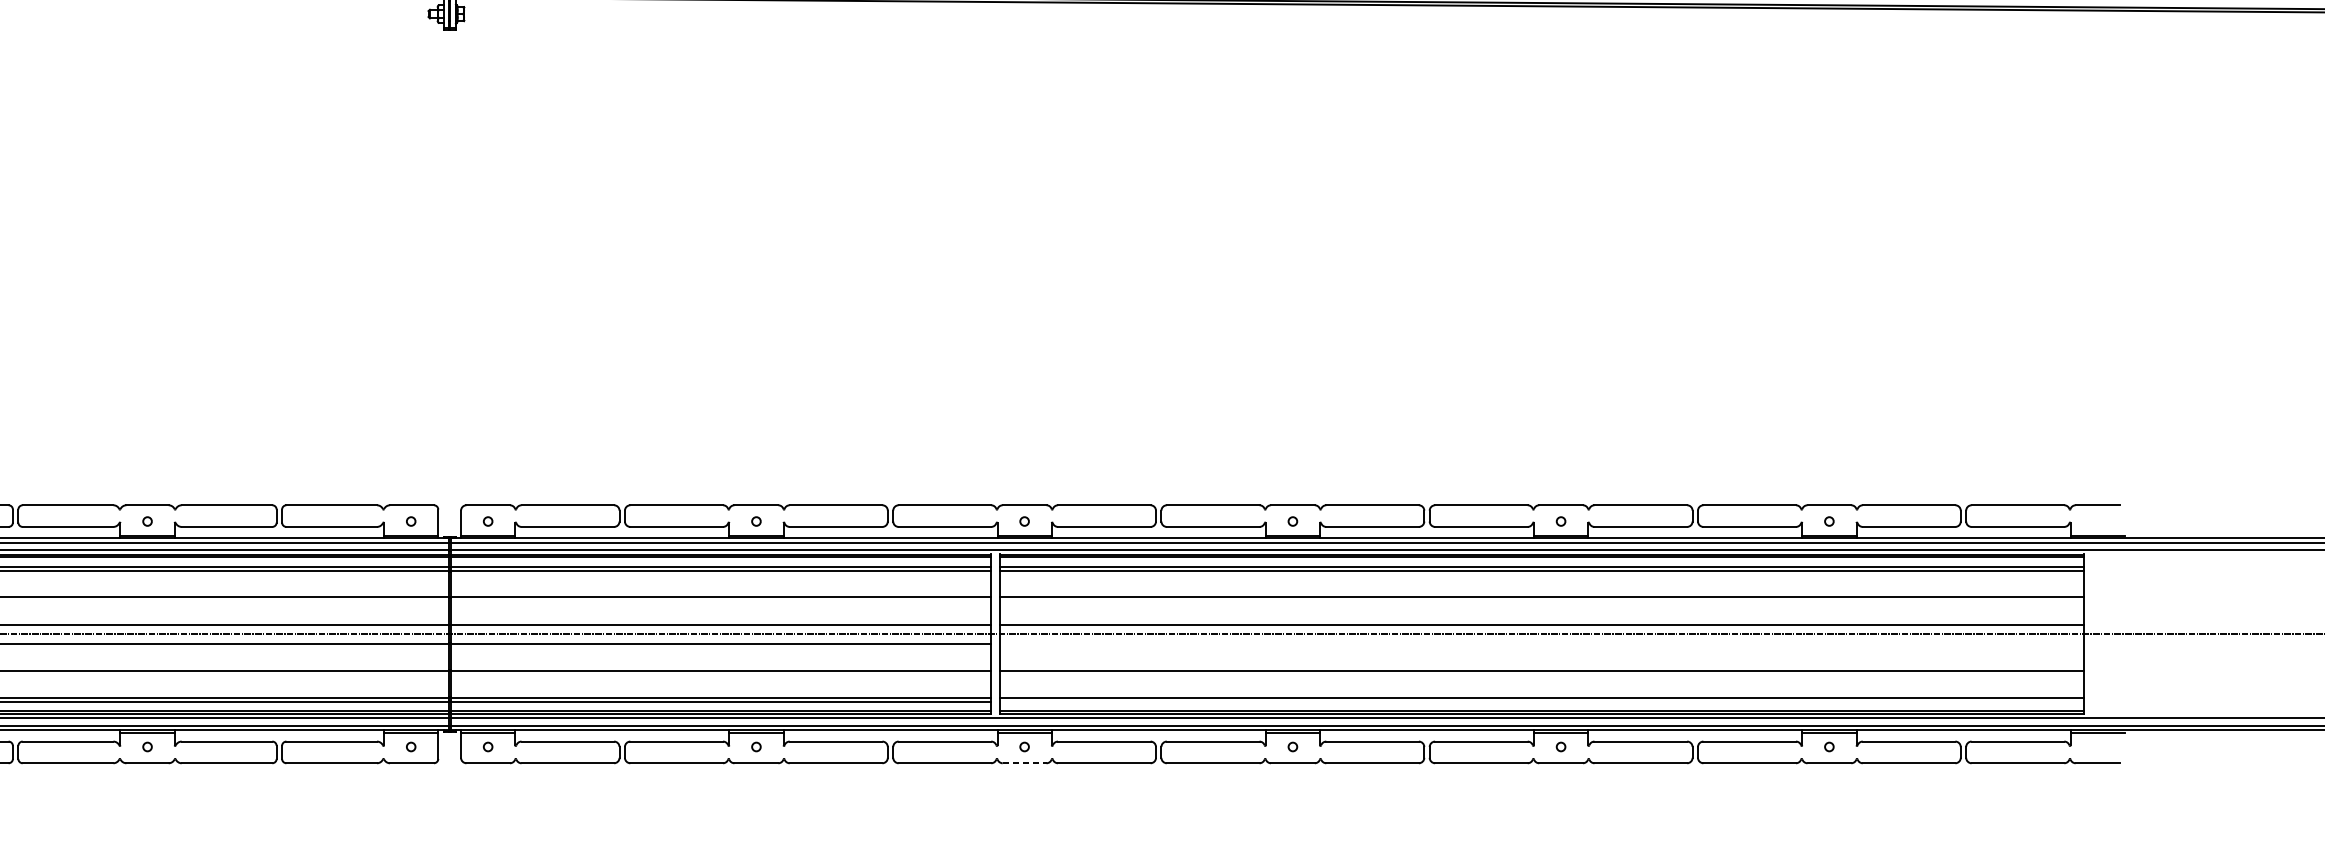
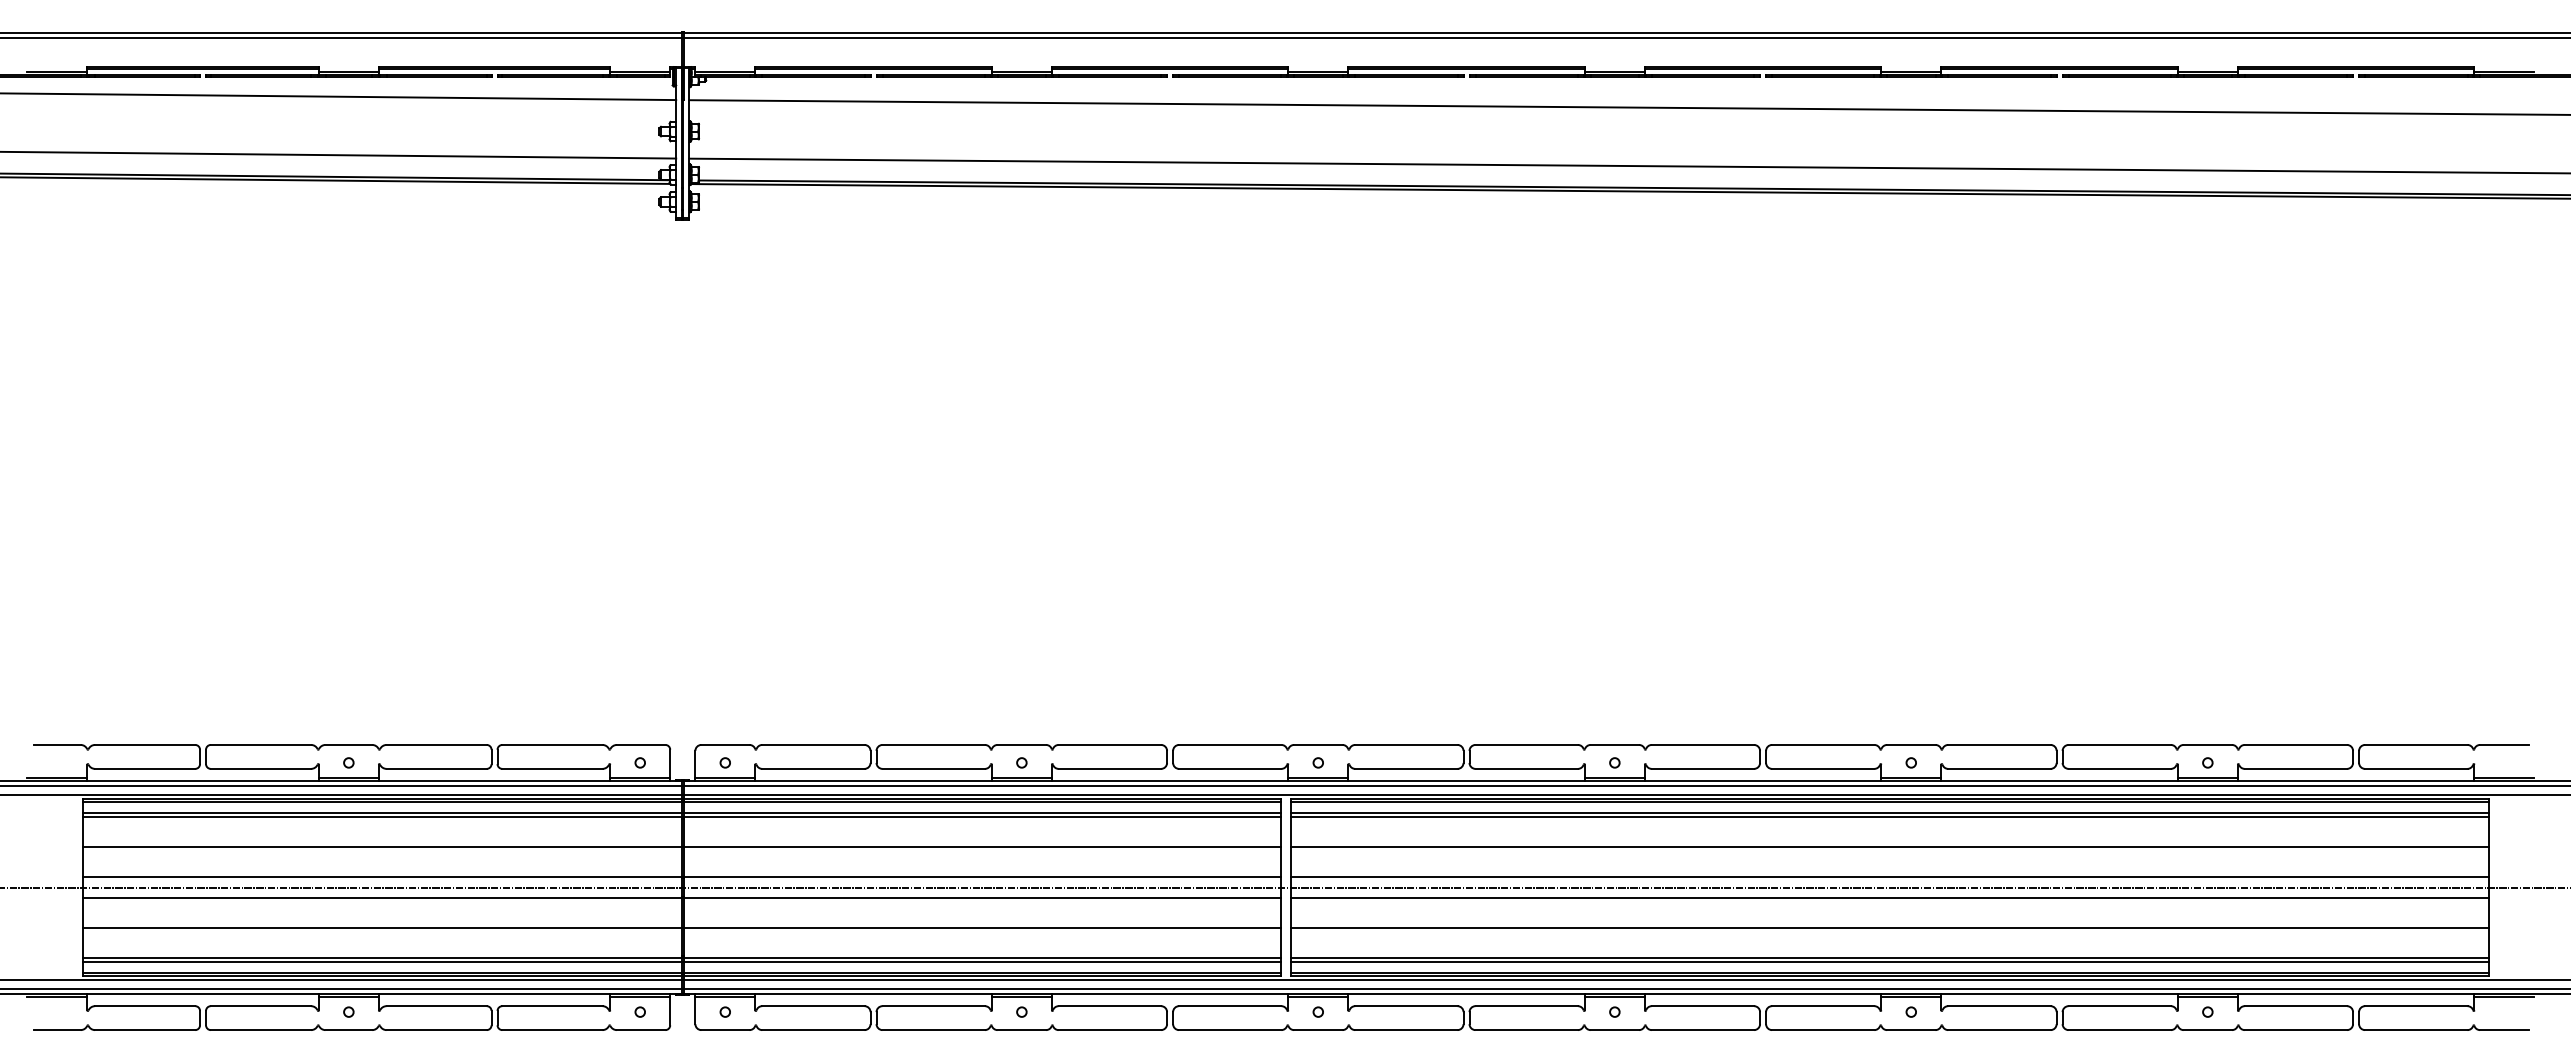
line: (1541, 643) -> (1889, 897), added
line: (1541, 702) -> (1889, 962), added
line: (1024, 763) -> (1318, 1030), dashed -> solid

